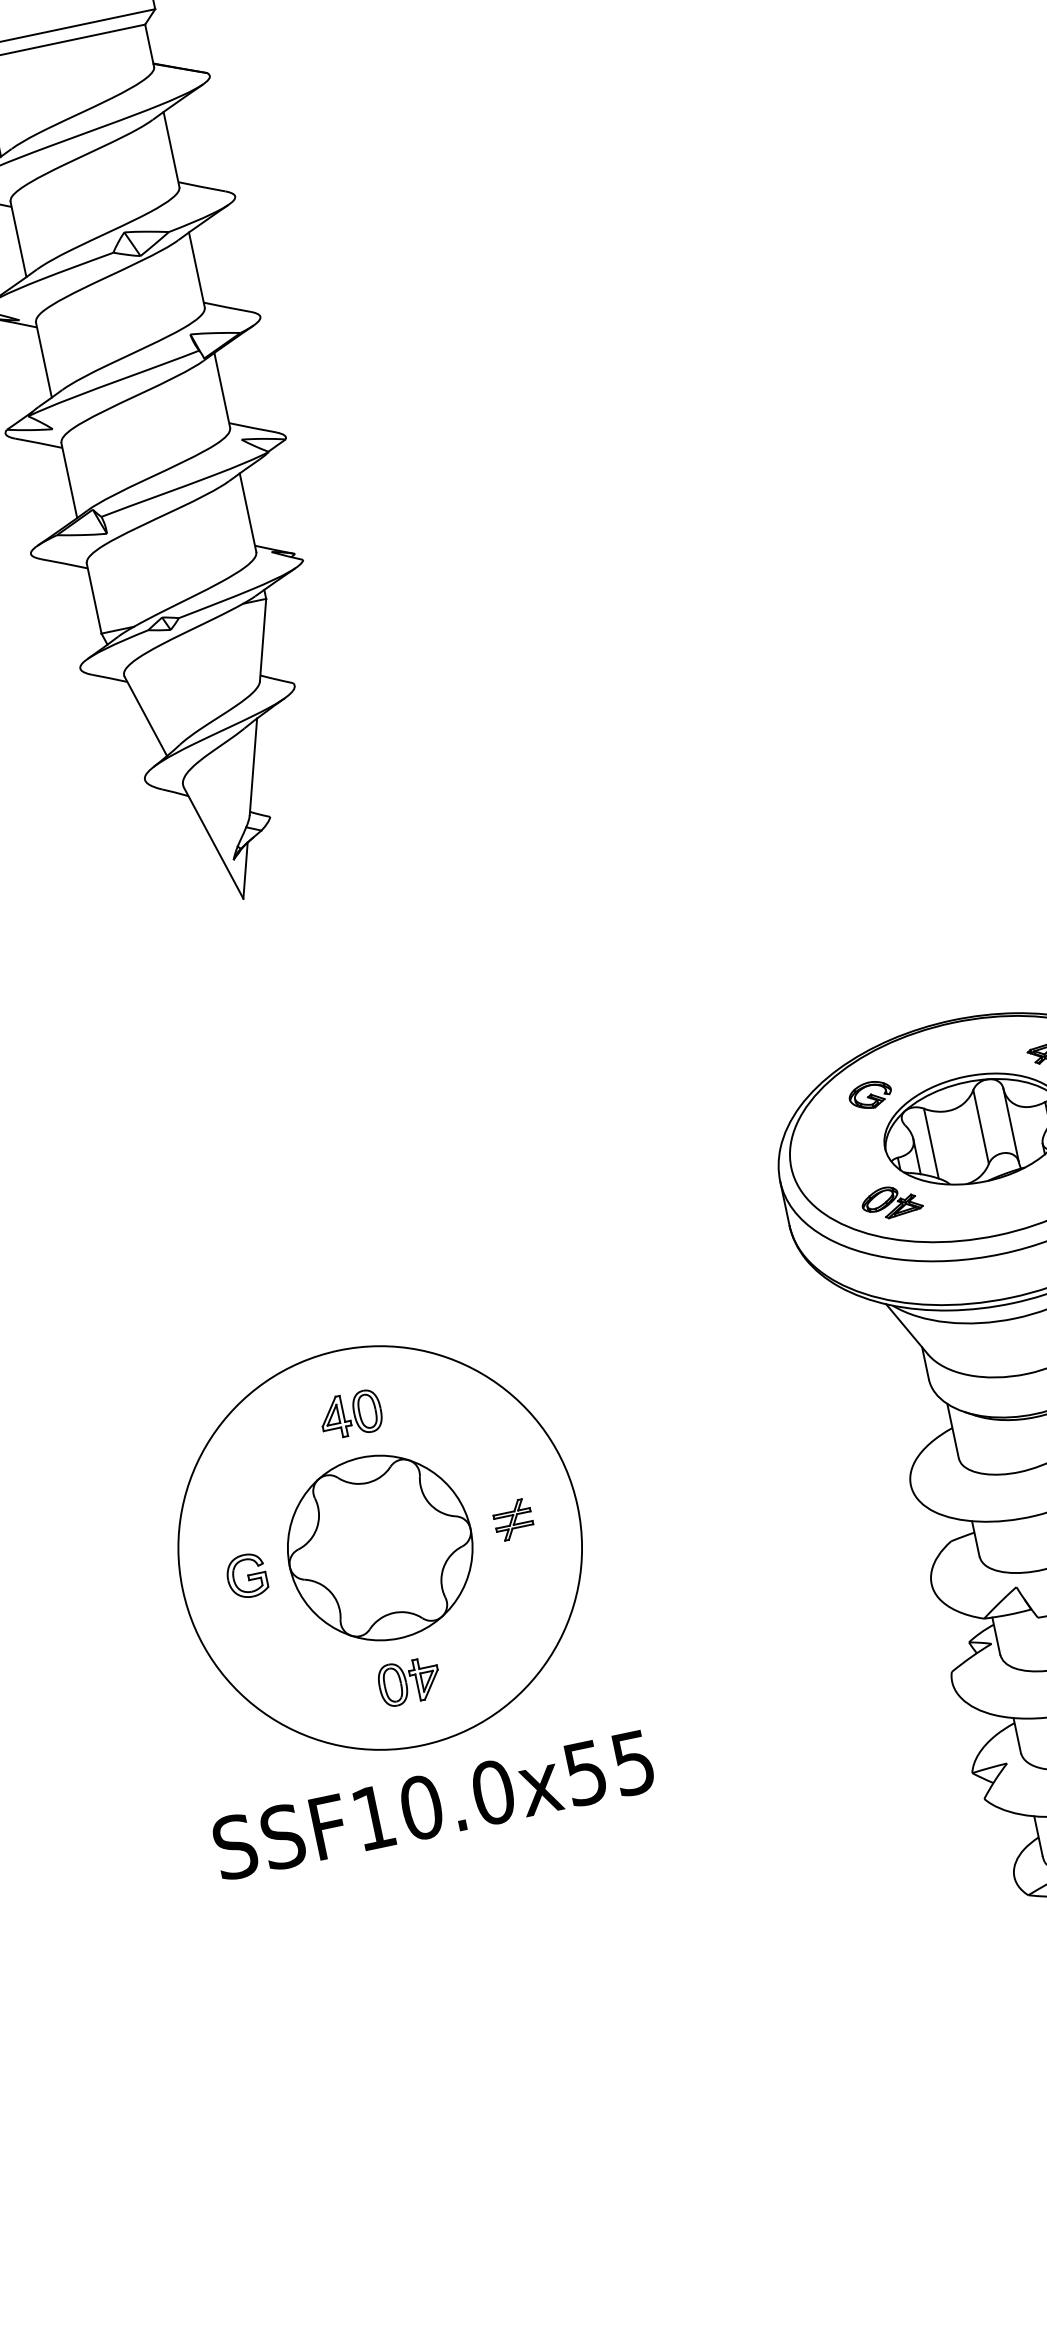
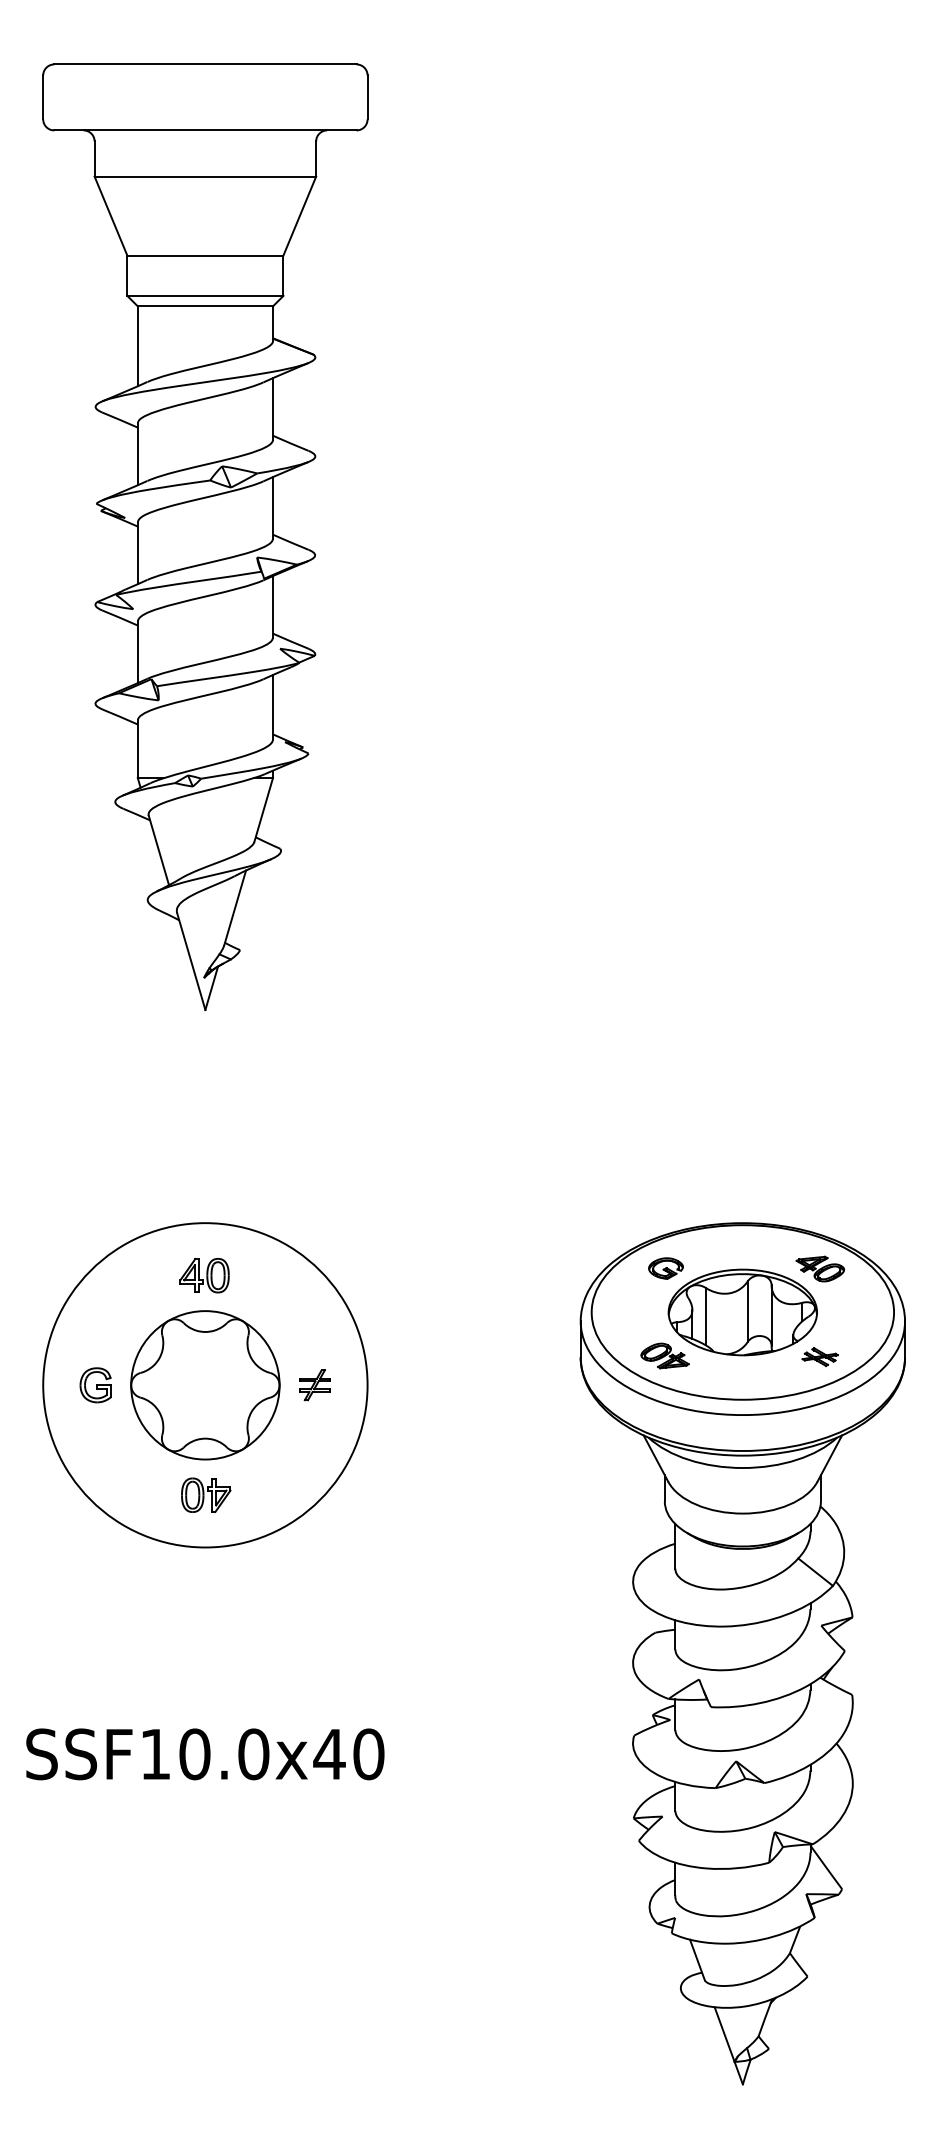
part: (380, 1548) -> (205, 1385), moved
text: (608, 1768) -> (348, 1754), SSF10.0x55 -> SSF10.0x40

